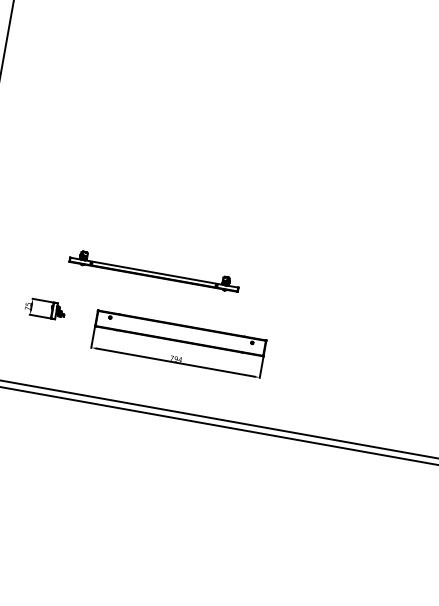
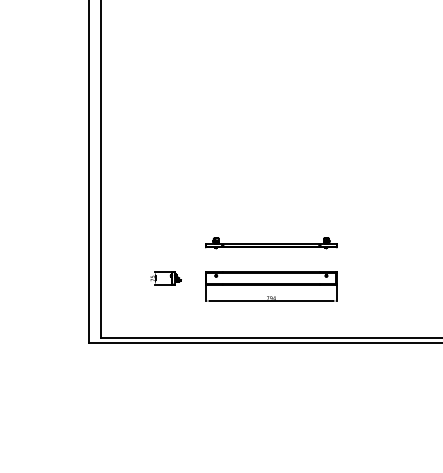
part: (154, 271) -> (271, 243), moved

